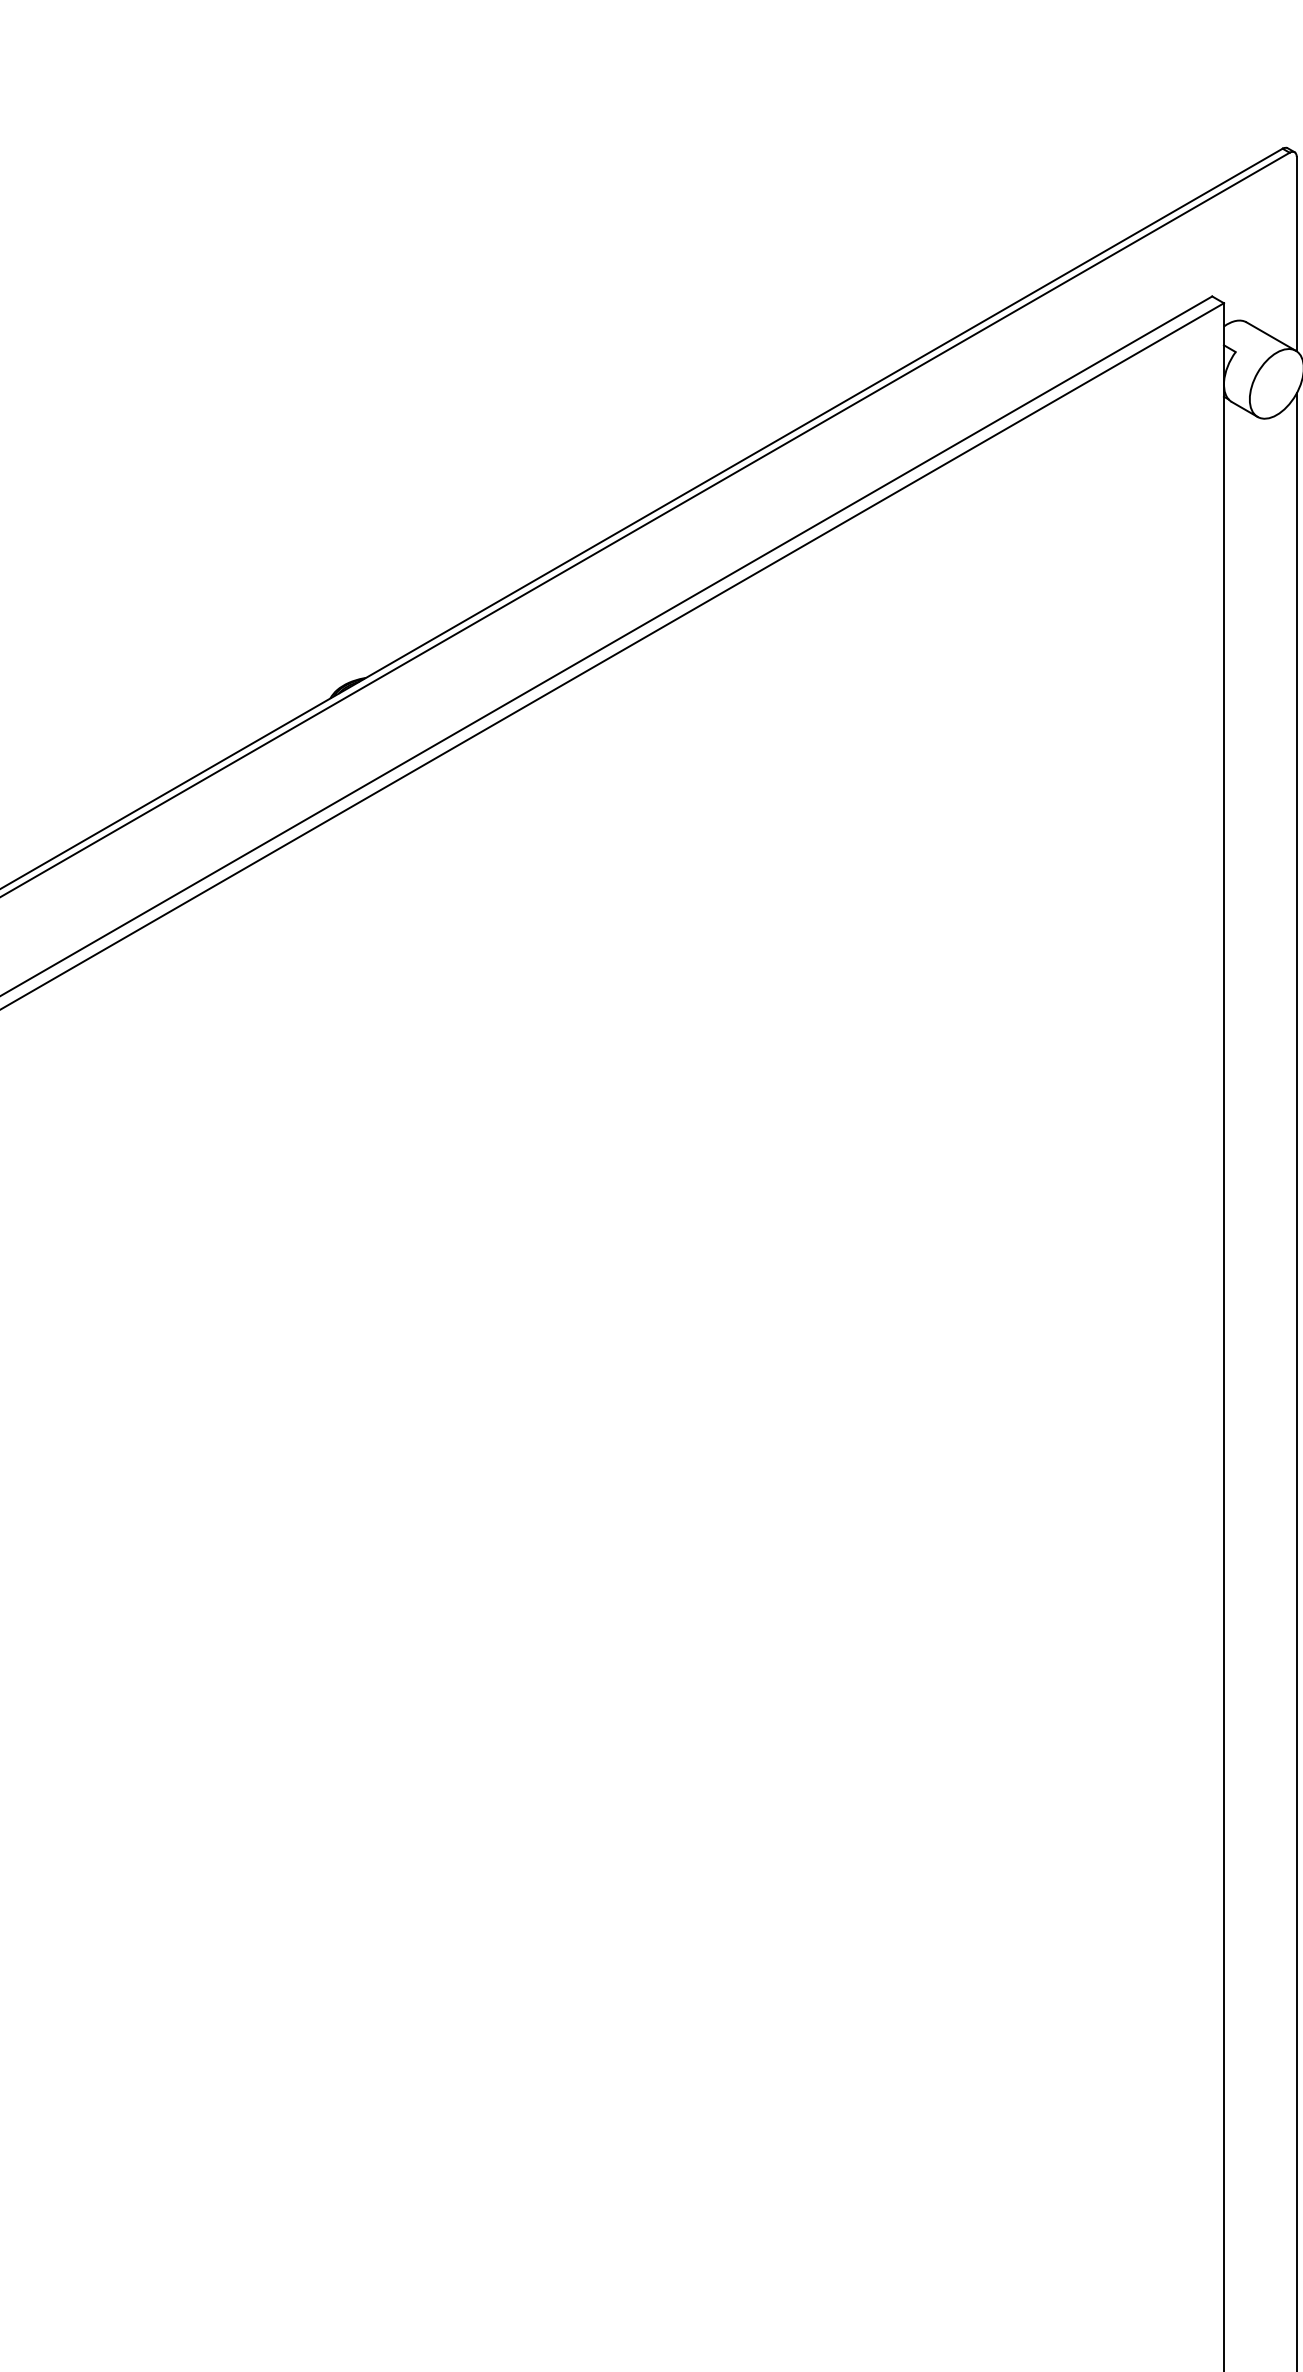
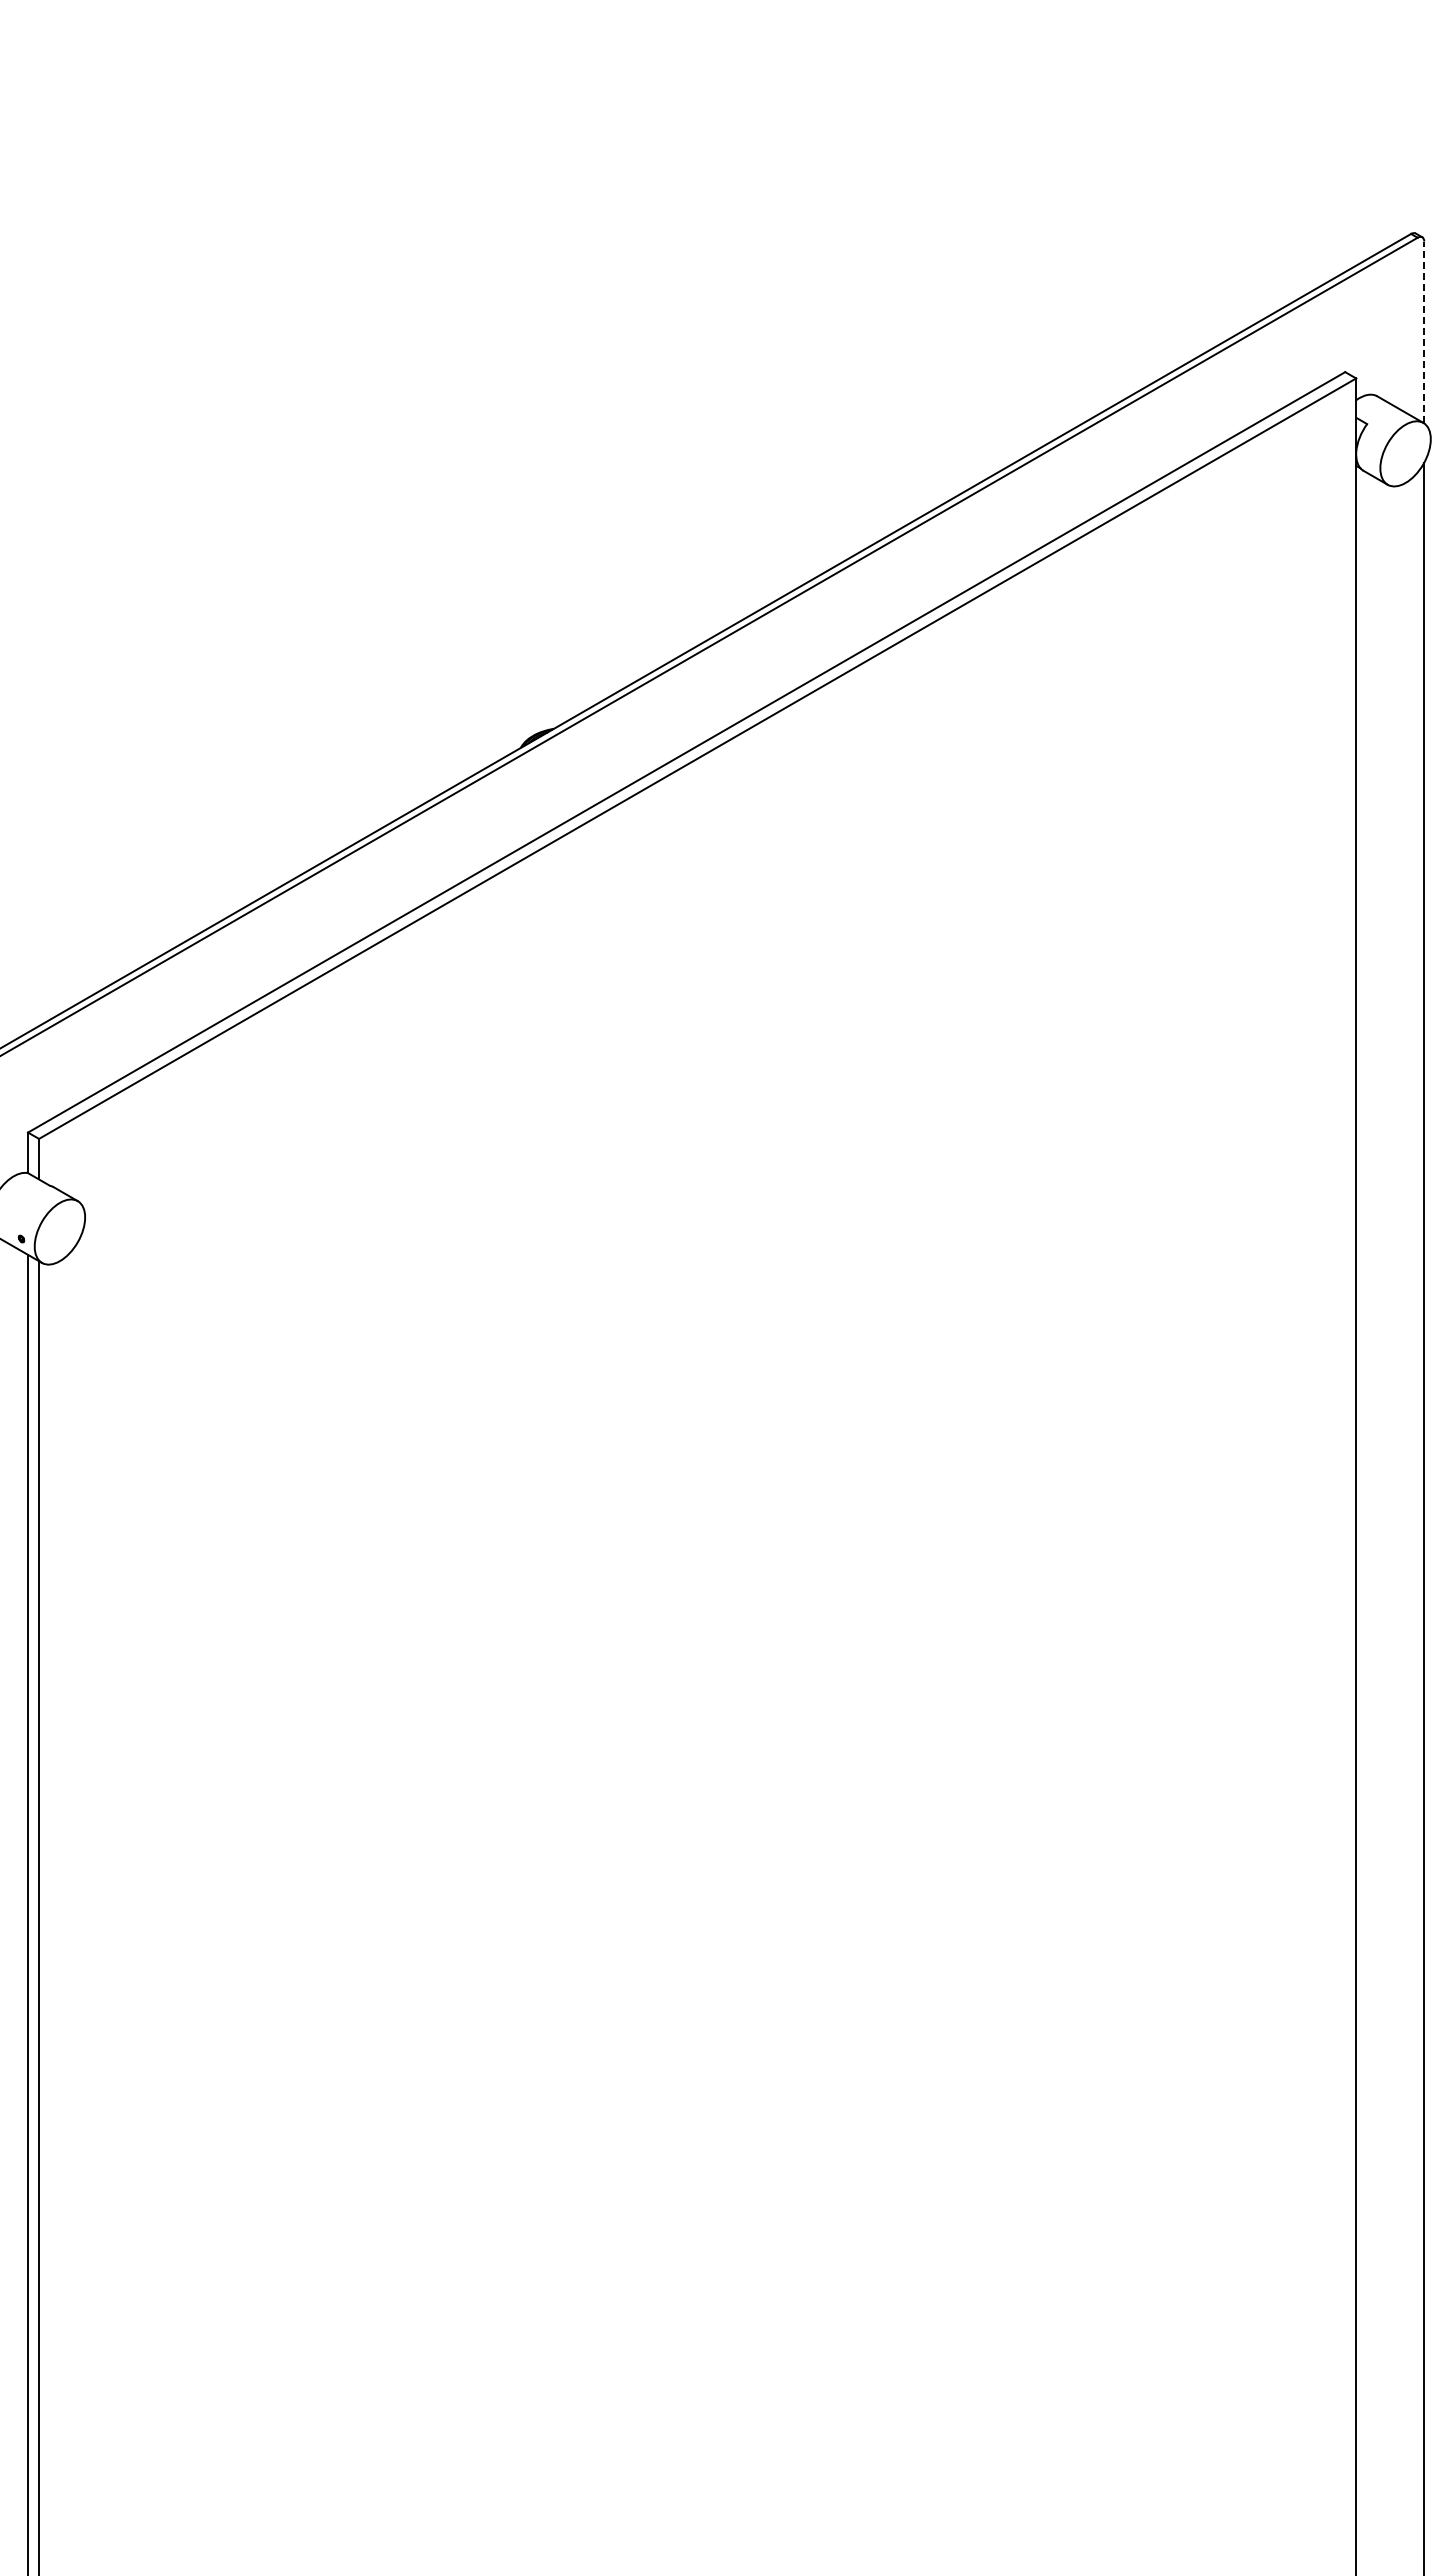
line: (1297, 254) -> (1424, 332), solid -> dashed

